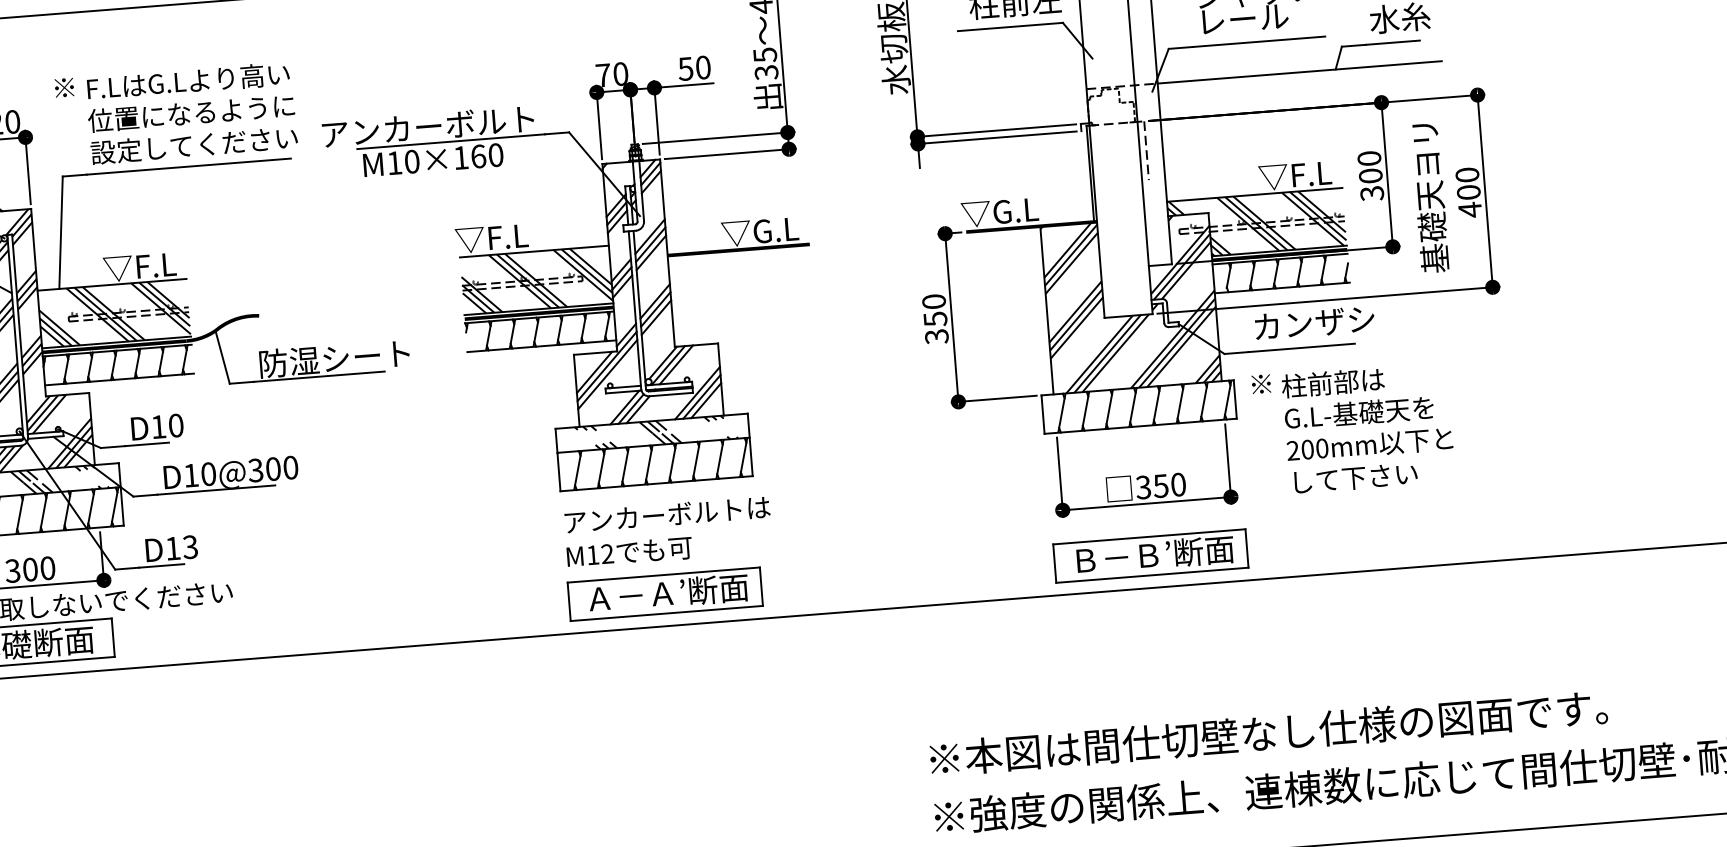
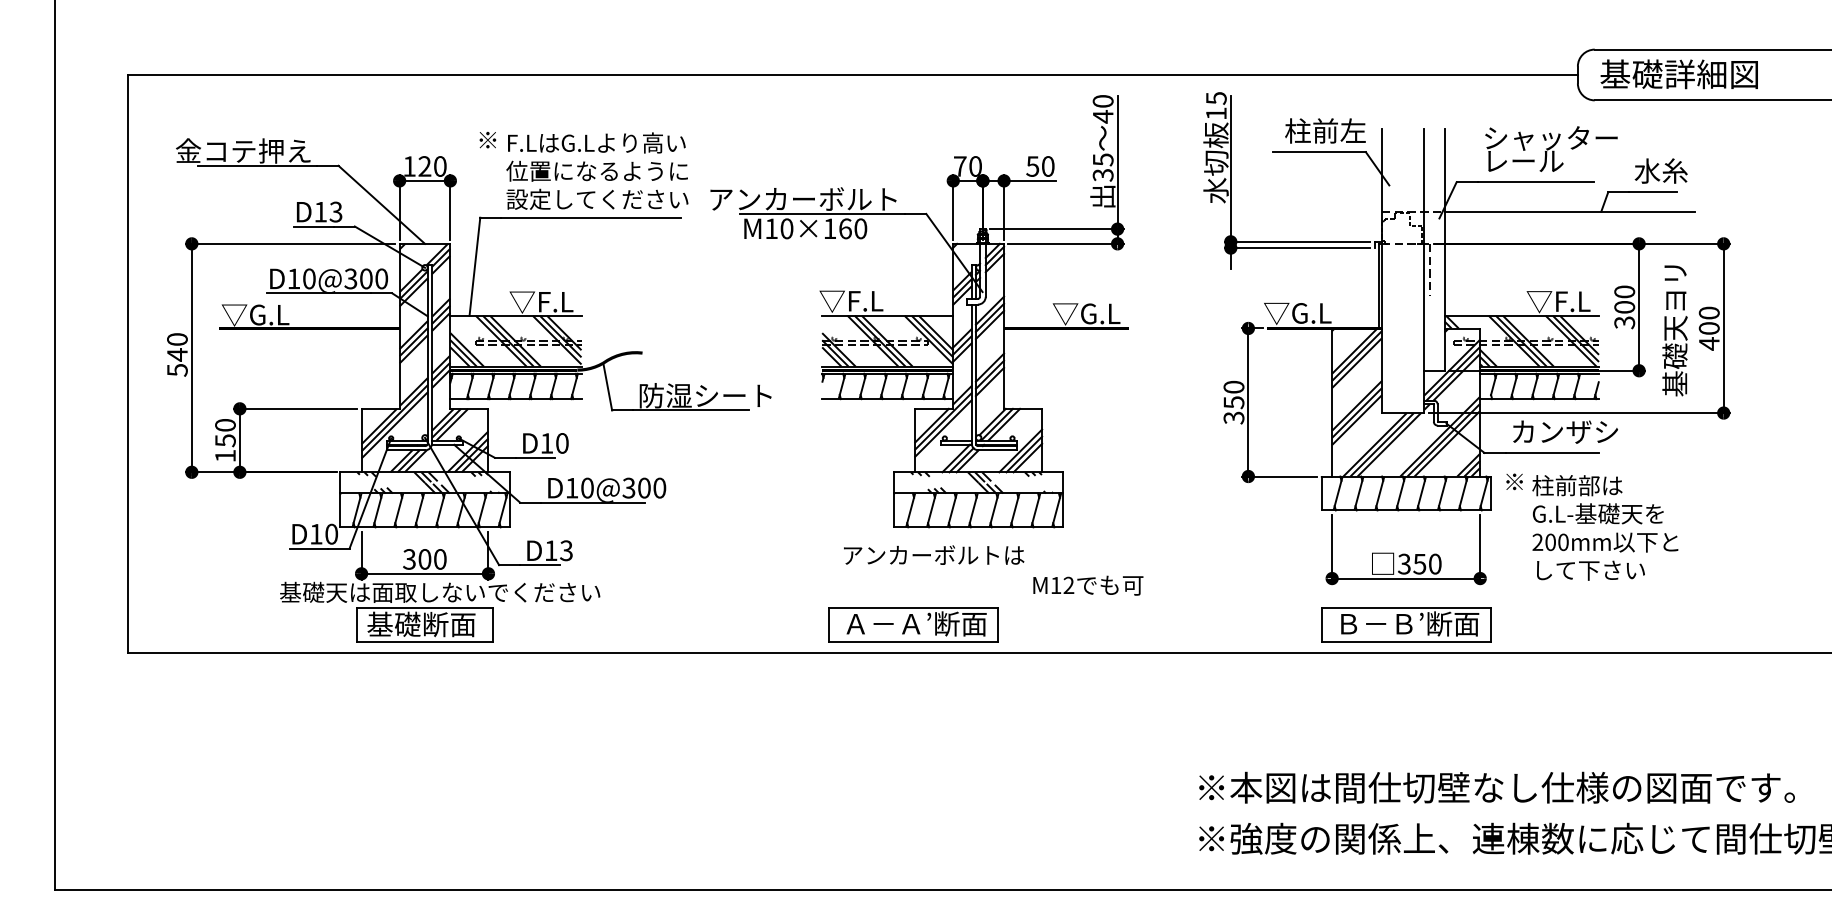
text: (667, 513) -> (934, 554), moved
text: (629, 552) -> (1088, 585), moved
part: (665, 594) -> (913, 624), moved

